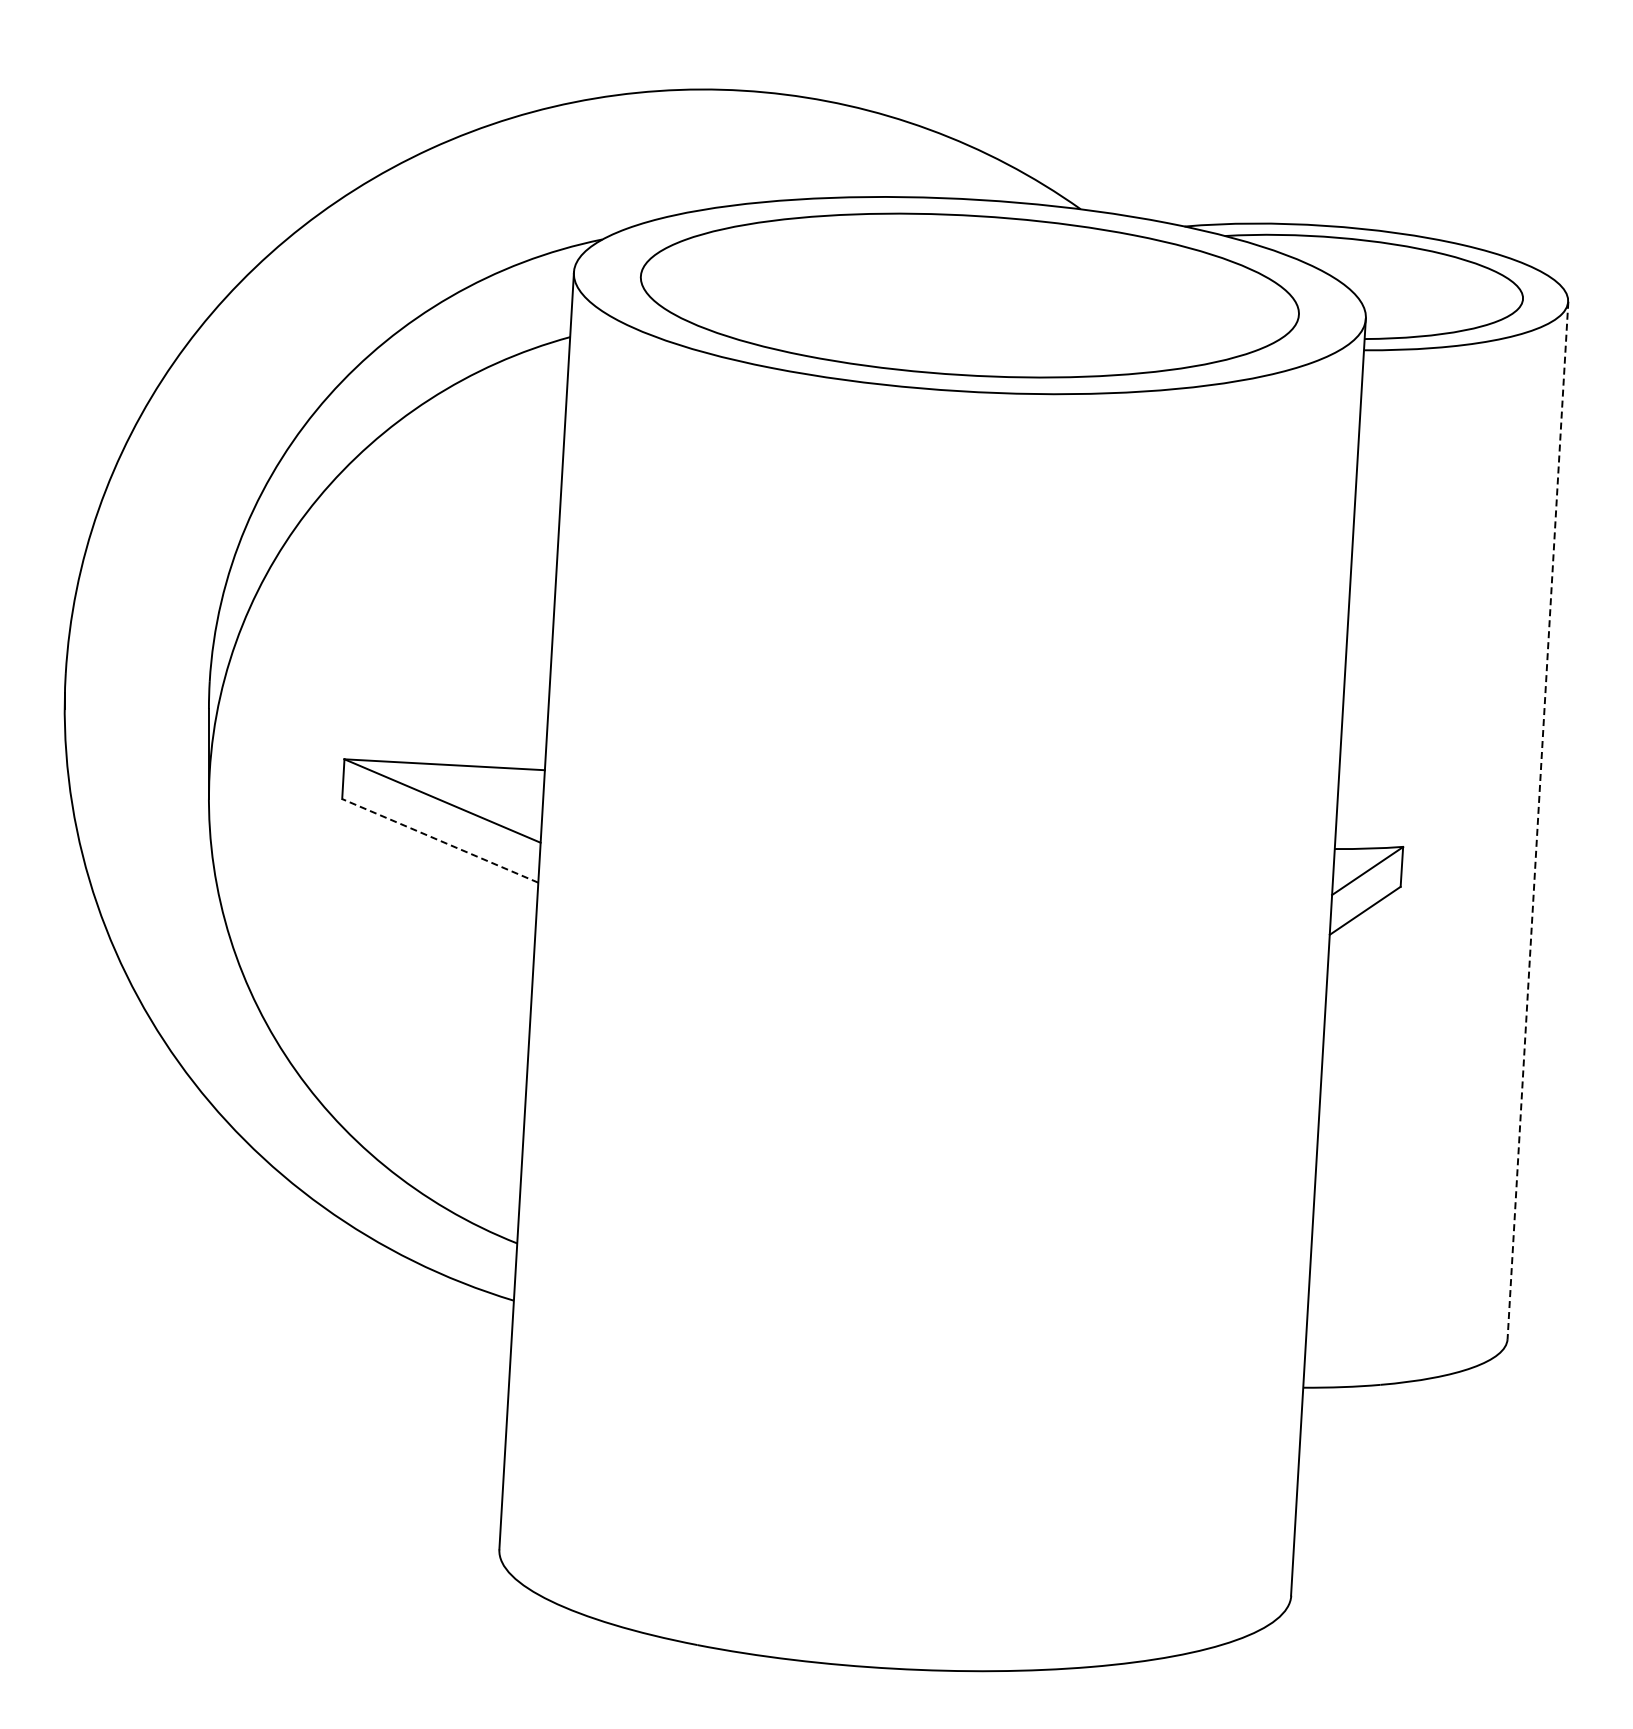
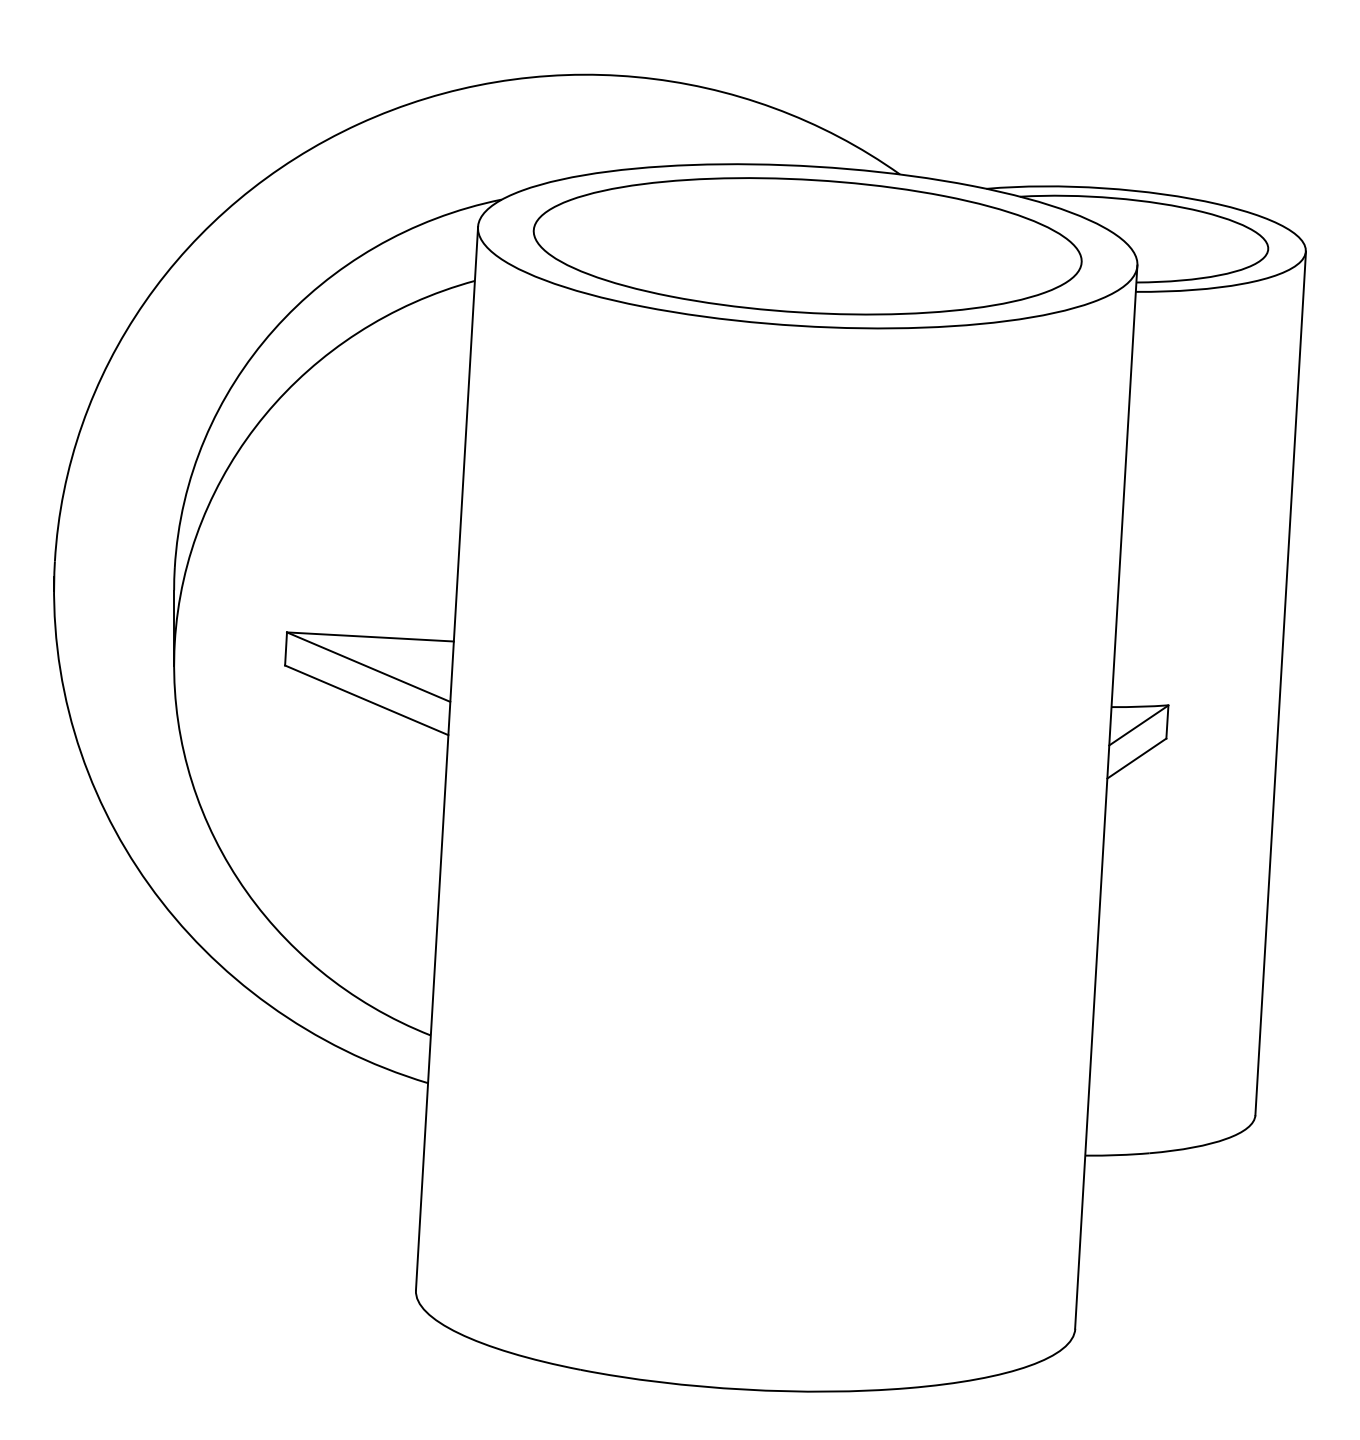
line: (1537, 820) -> (1280, 683), dashed -> solid
line: (440, 840) -> (366, 700), dashed -> solid

